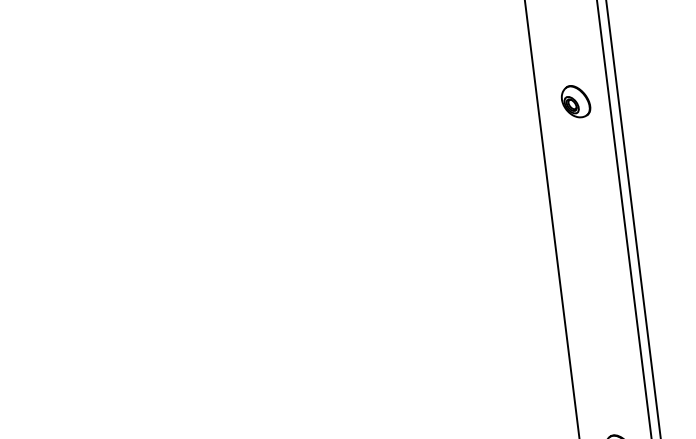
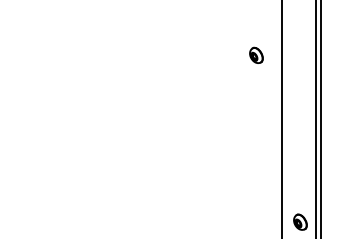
part: (575, 99) -> (256, 54), moved

